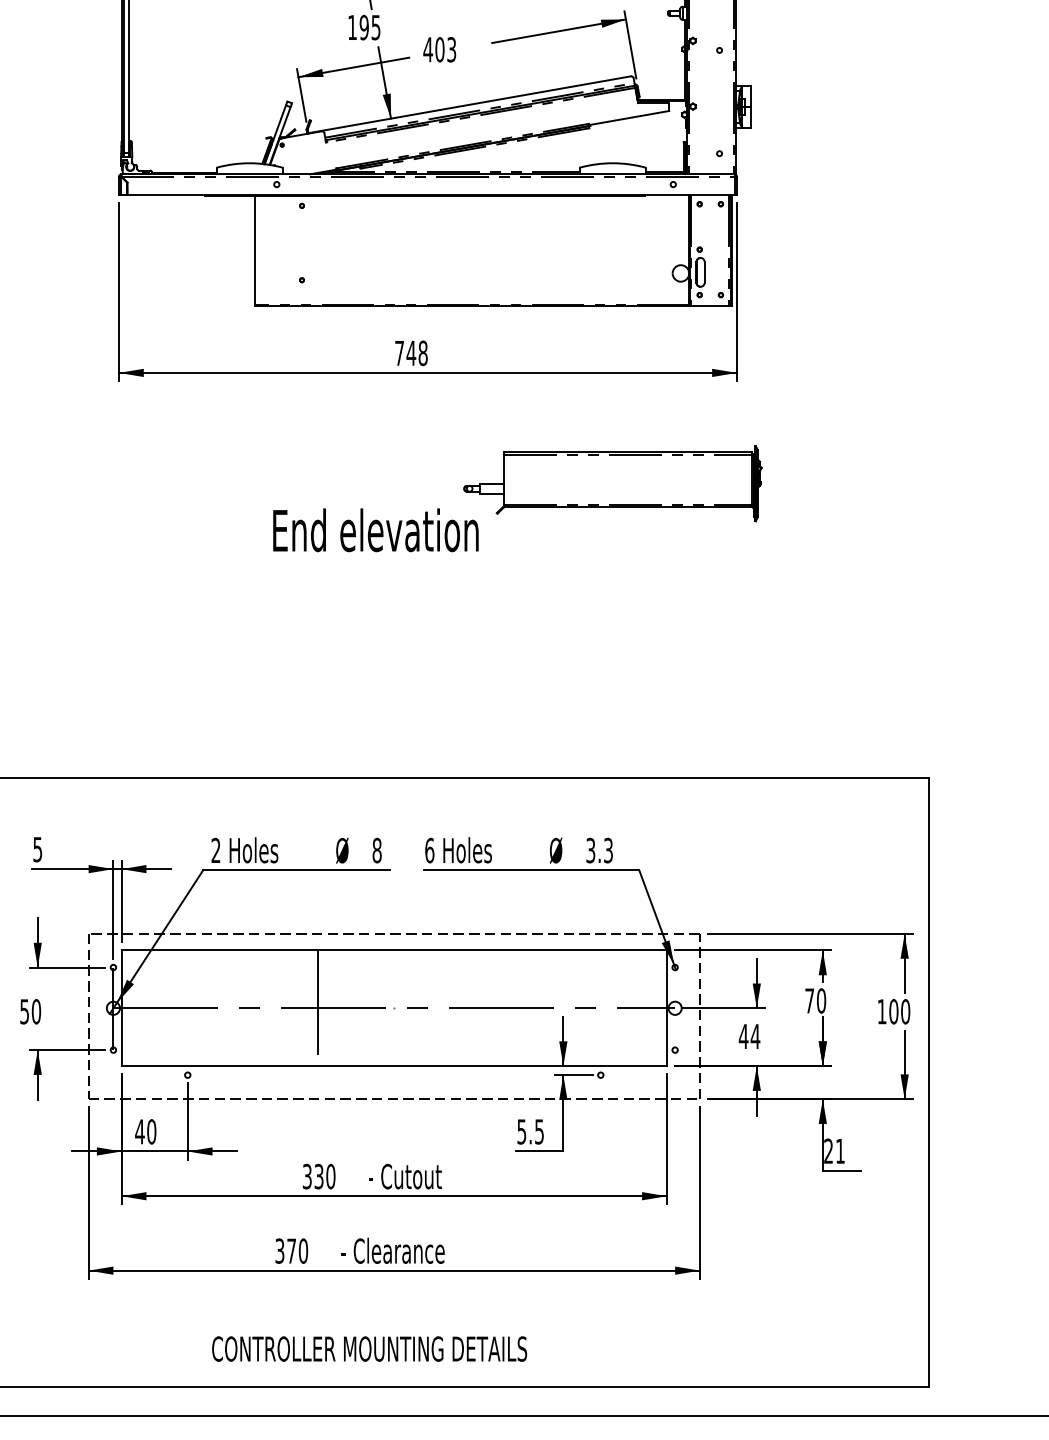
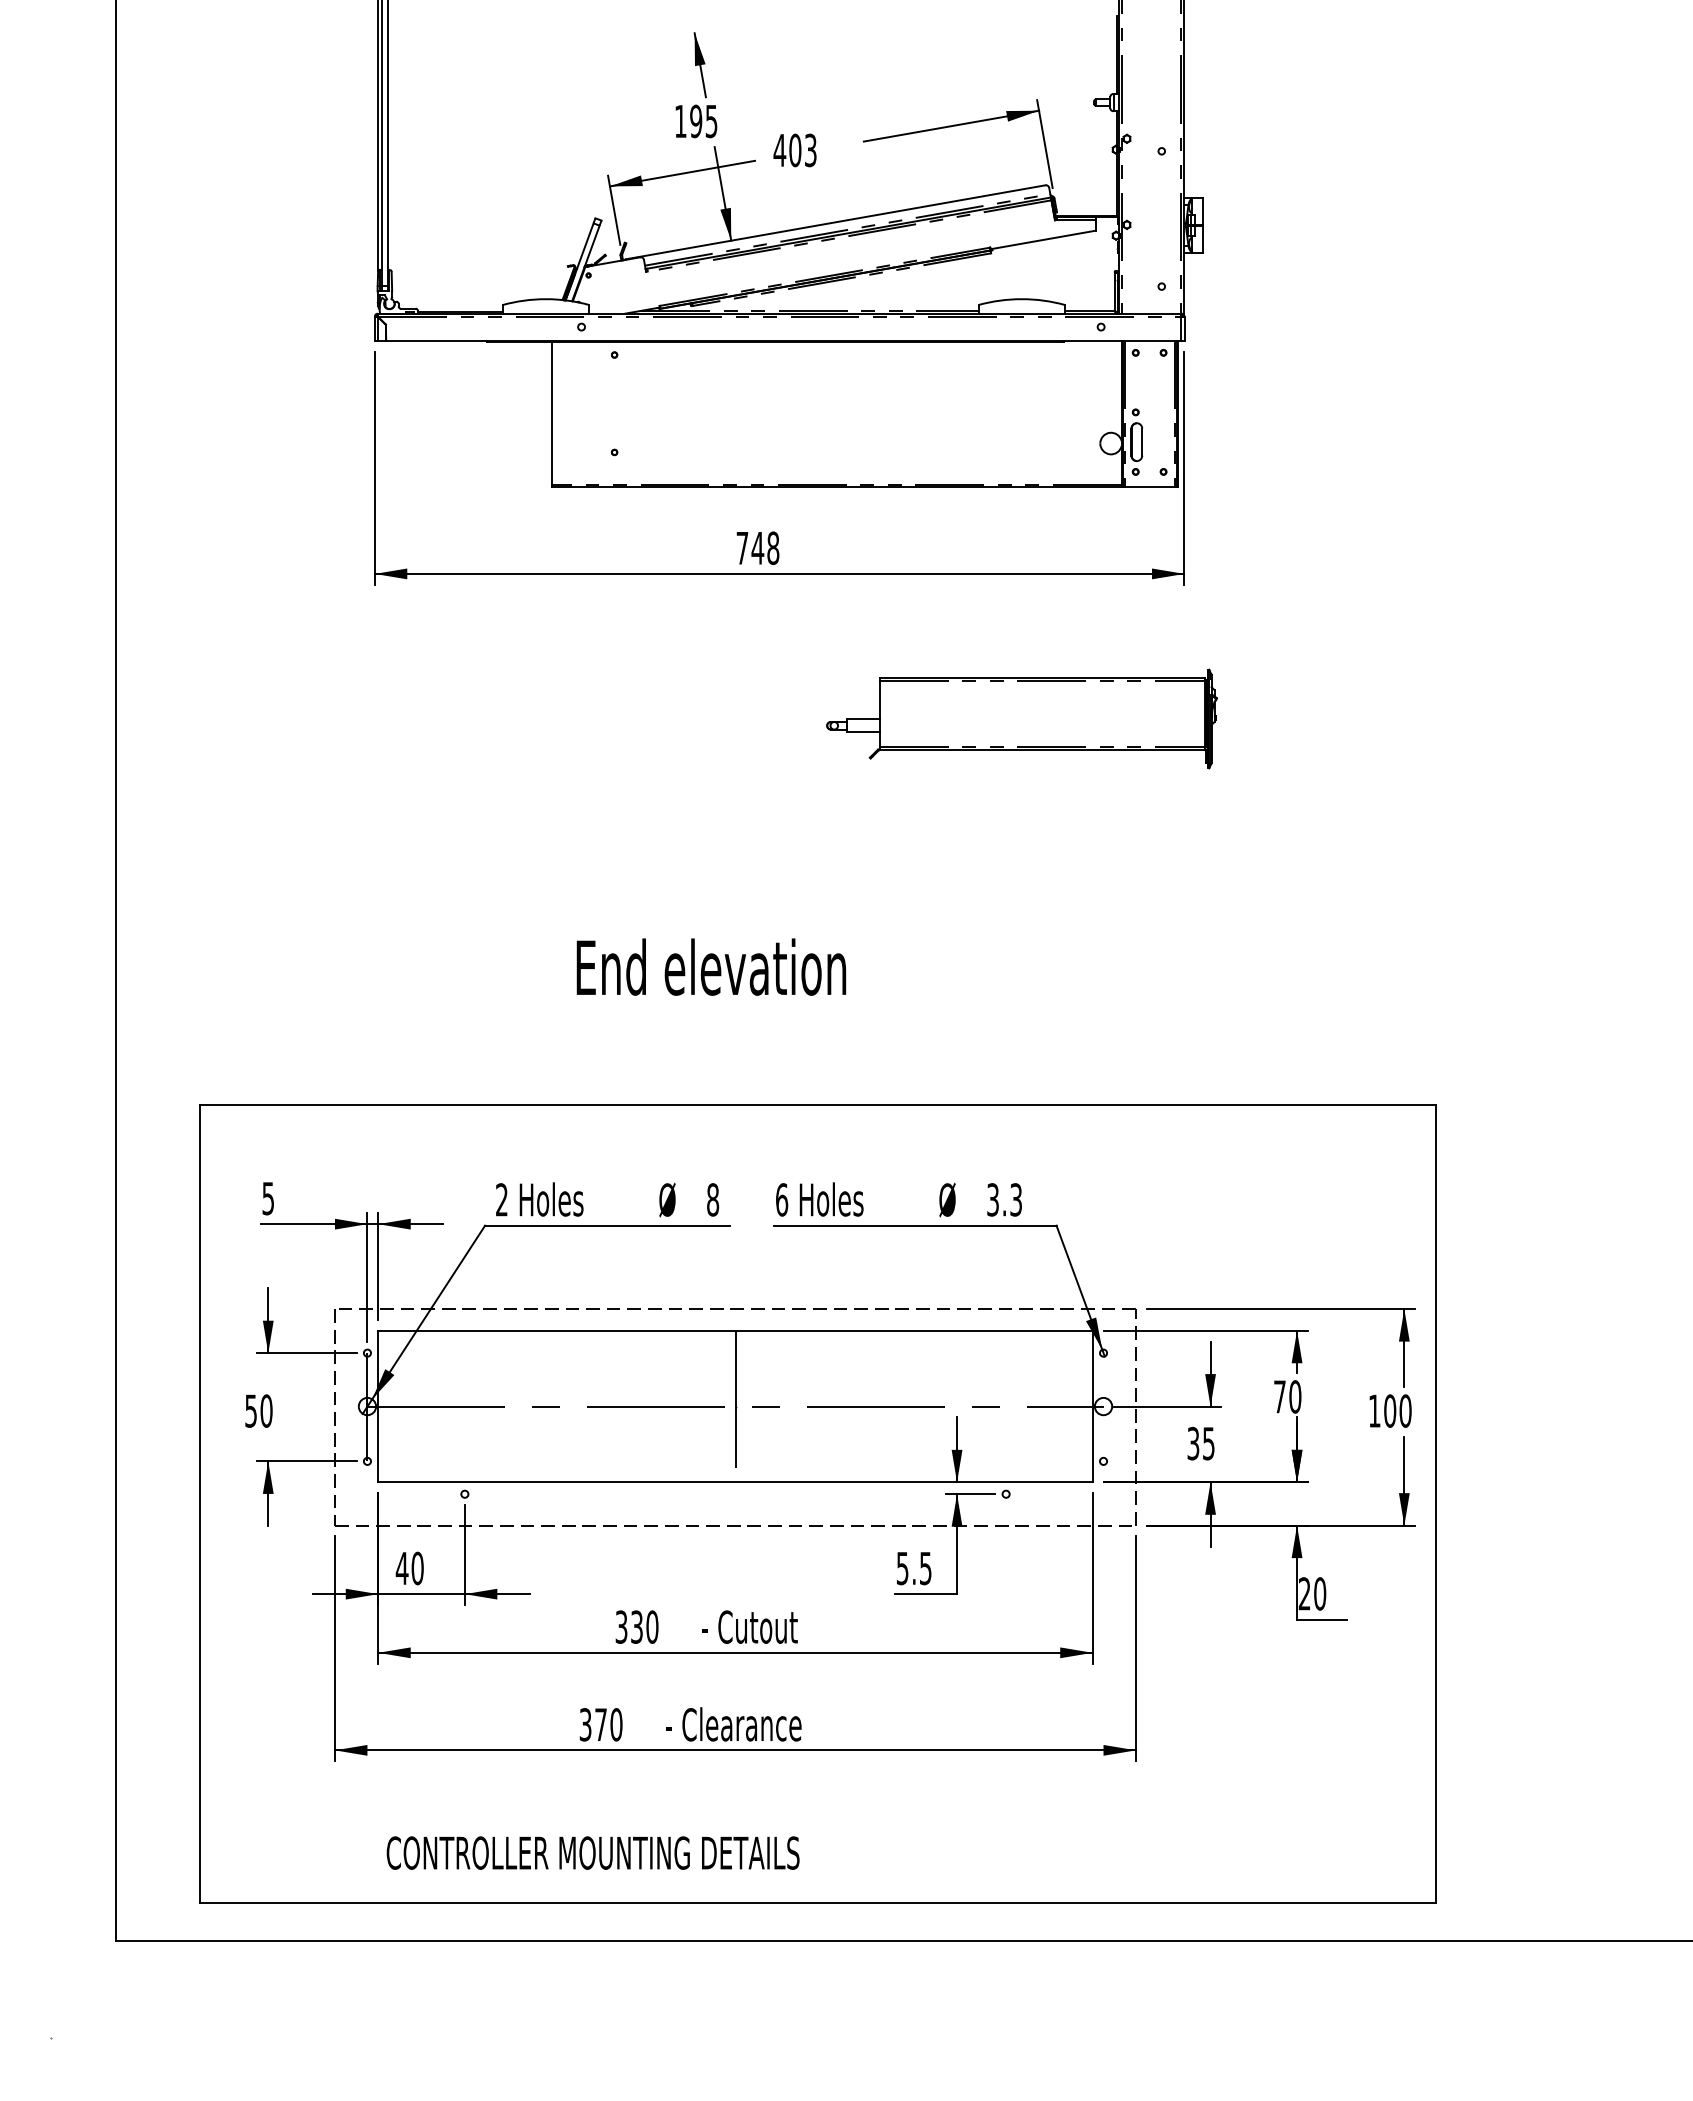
text: (375, 529) -> (711, 966), moved
line: (317, 1008) -> (735, 1406), moved
text: (749, 1036) -> (1201, 1443), 44 -> 35
text: (840, 1150) -> (1320, 1593), 21 -> 20
text: (369, 1348) -> (592, 1852), moved

